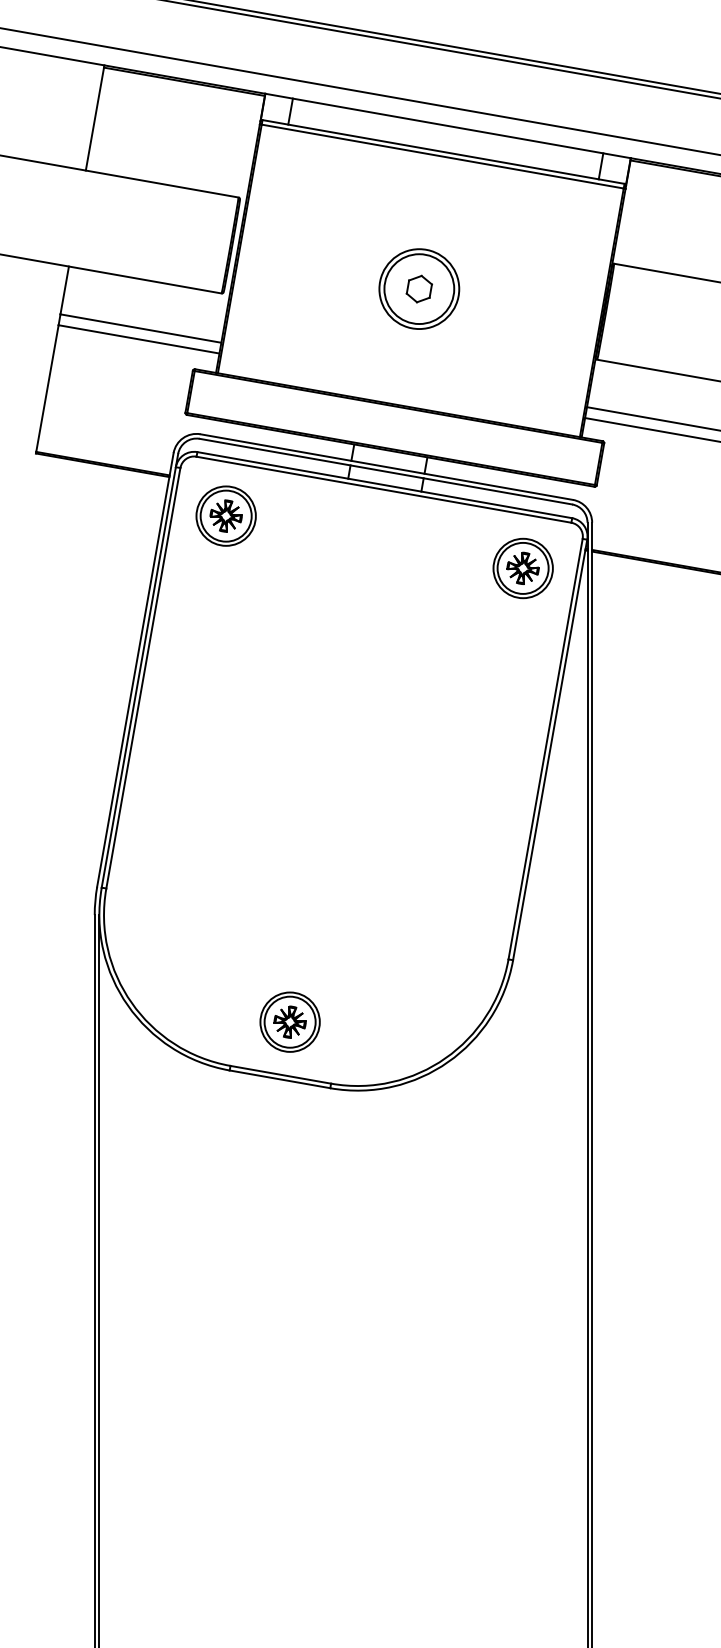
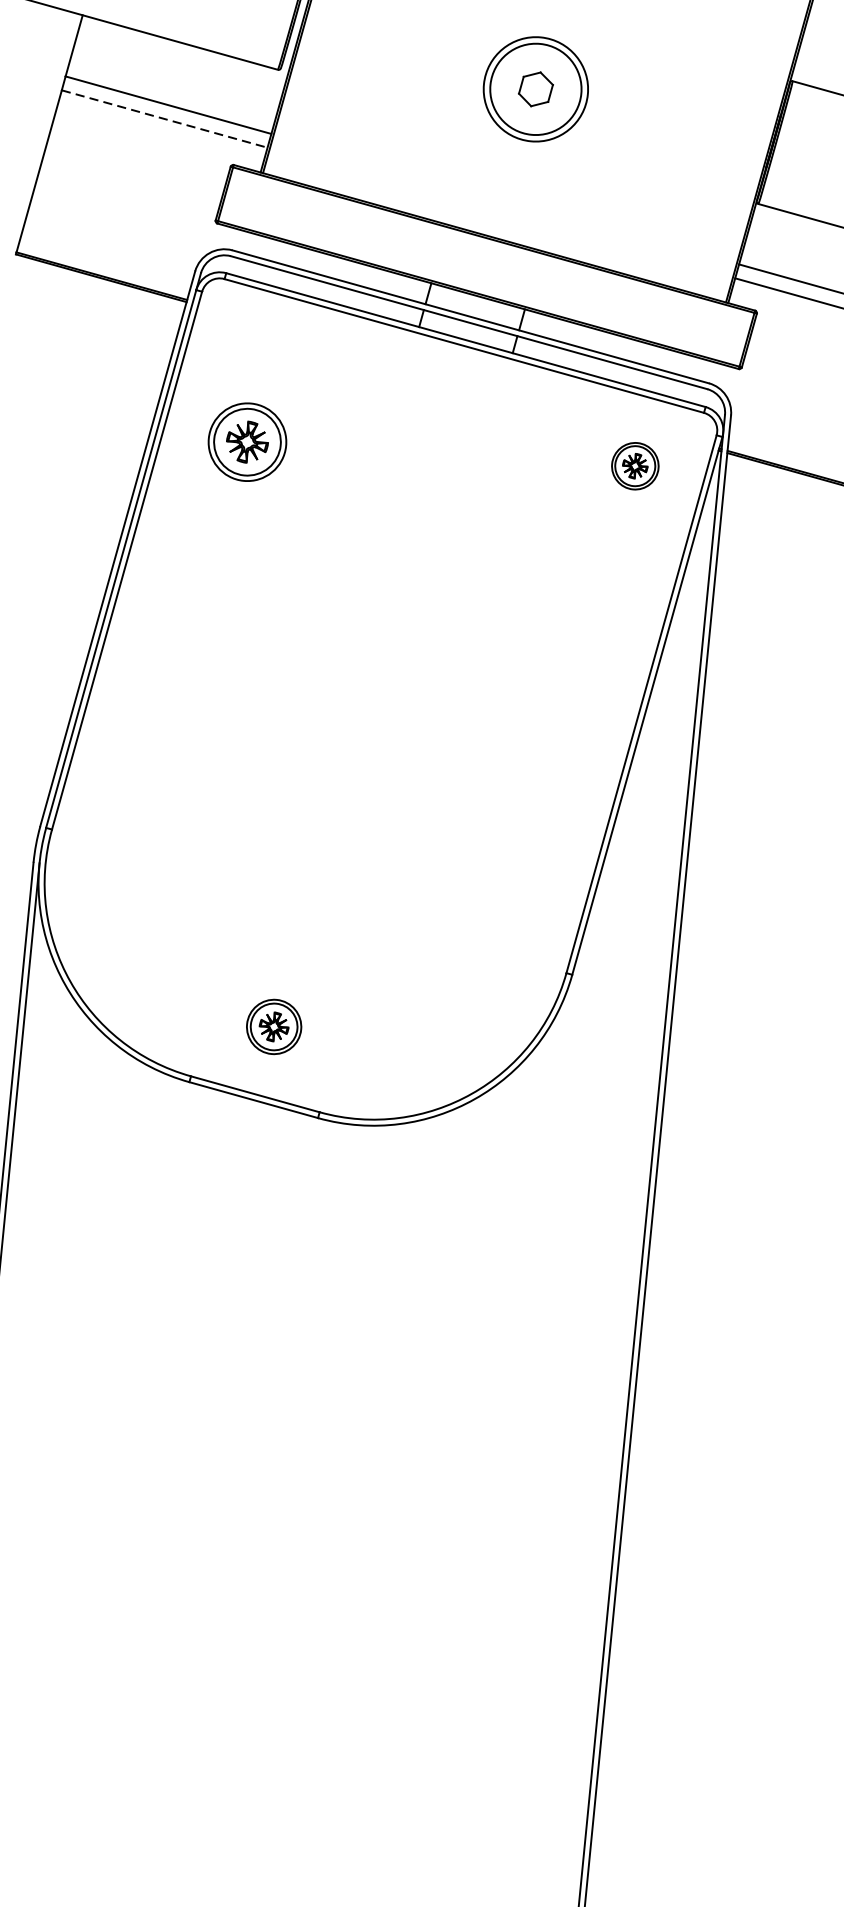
line: (139, 339) -> (165, 119), solid -> dashed
part: (225, 515) -> (246, 441), moved
part: (522, 568) -> (634, 466), size x0.6
part: (289, 1021) -> (273, 1026), size x0.7

